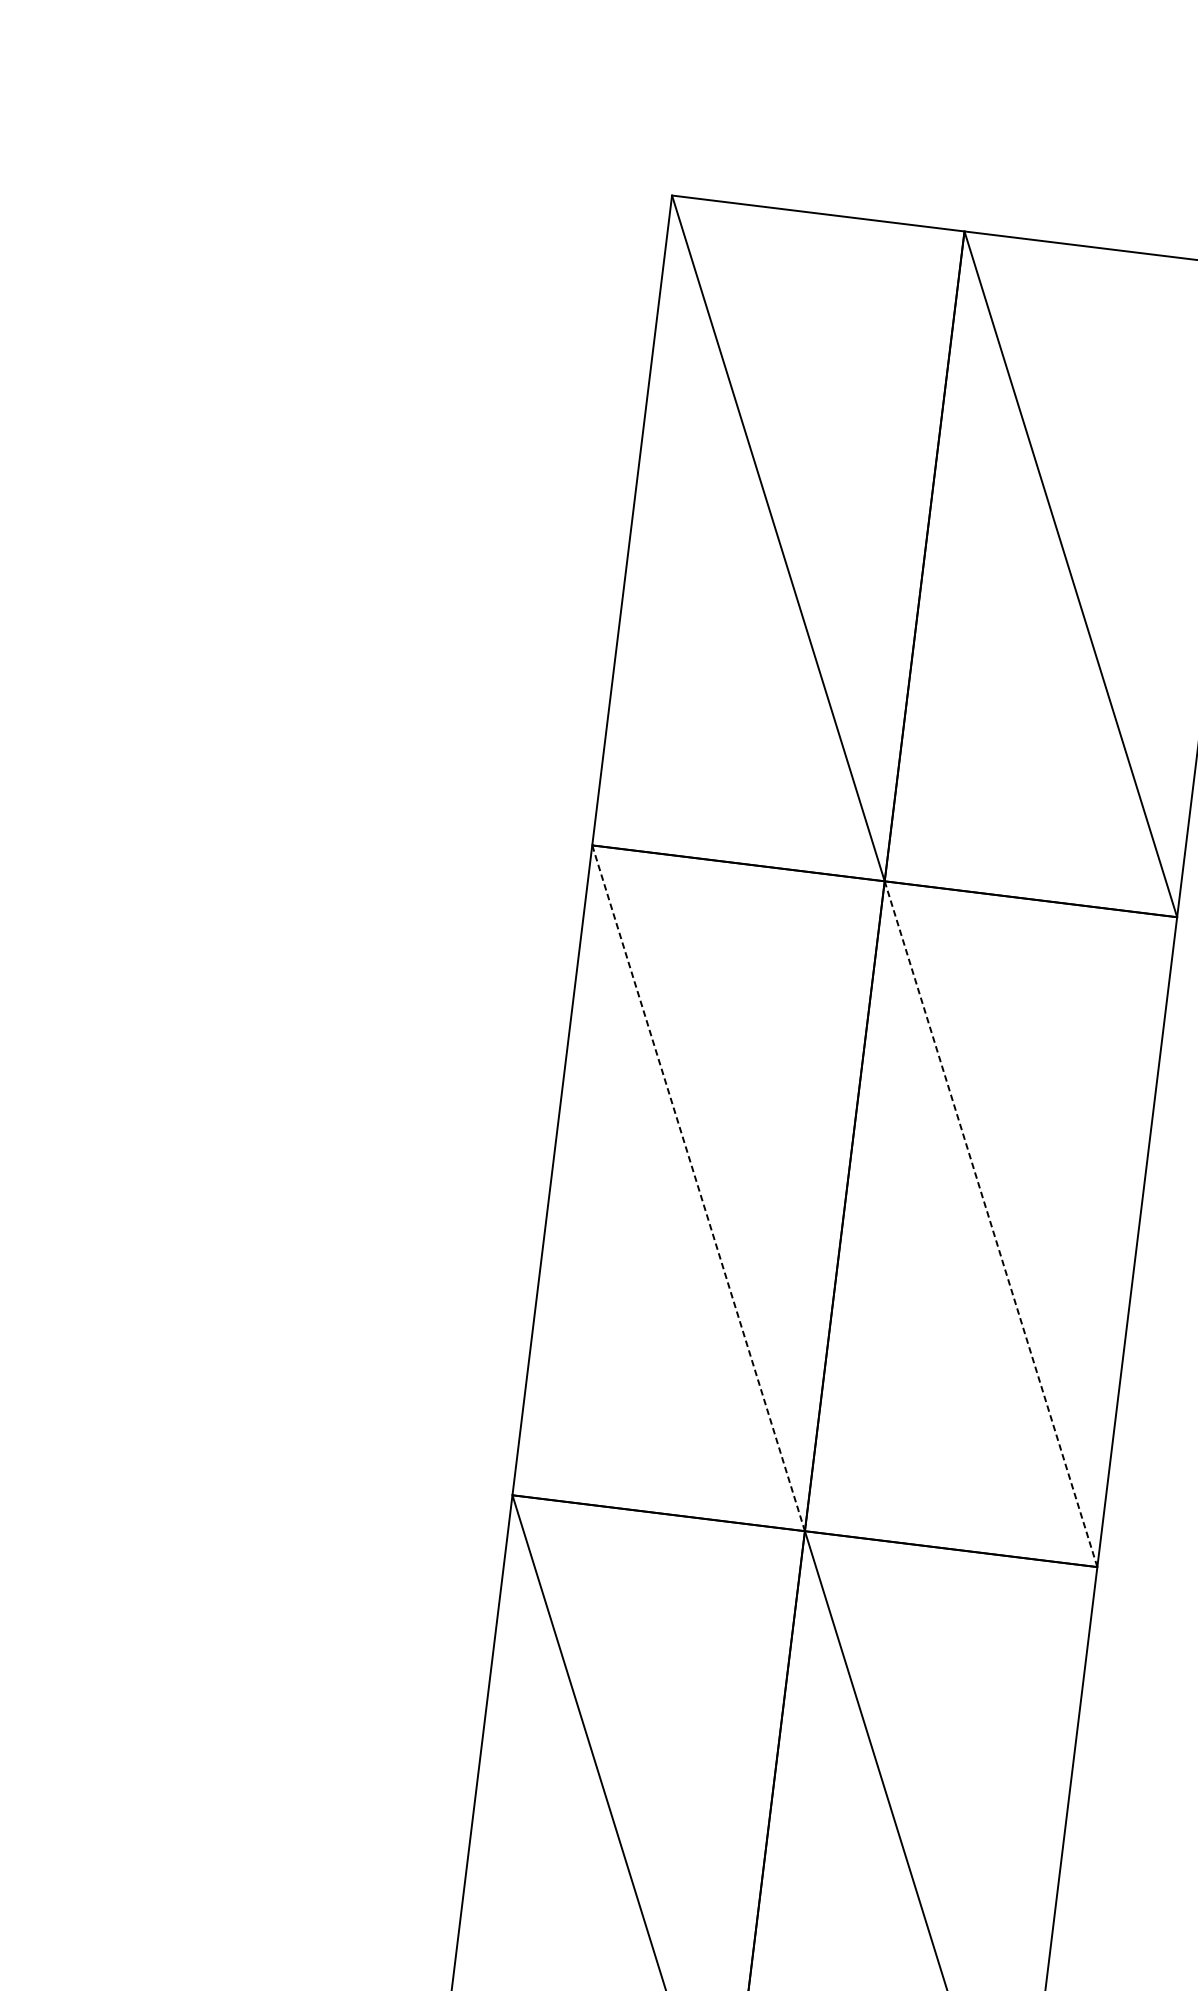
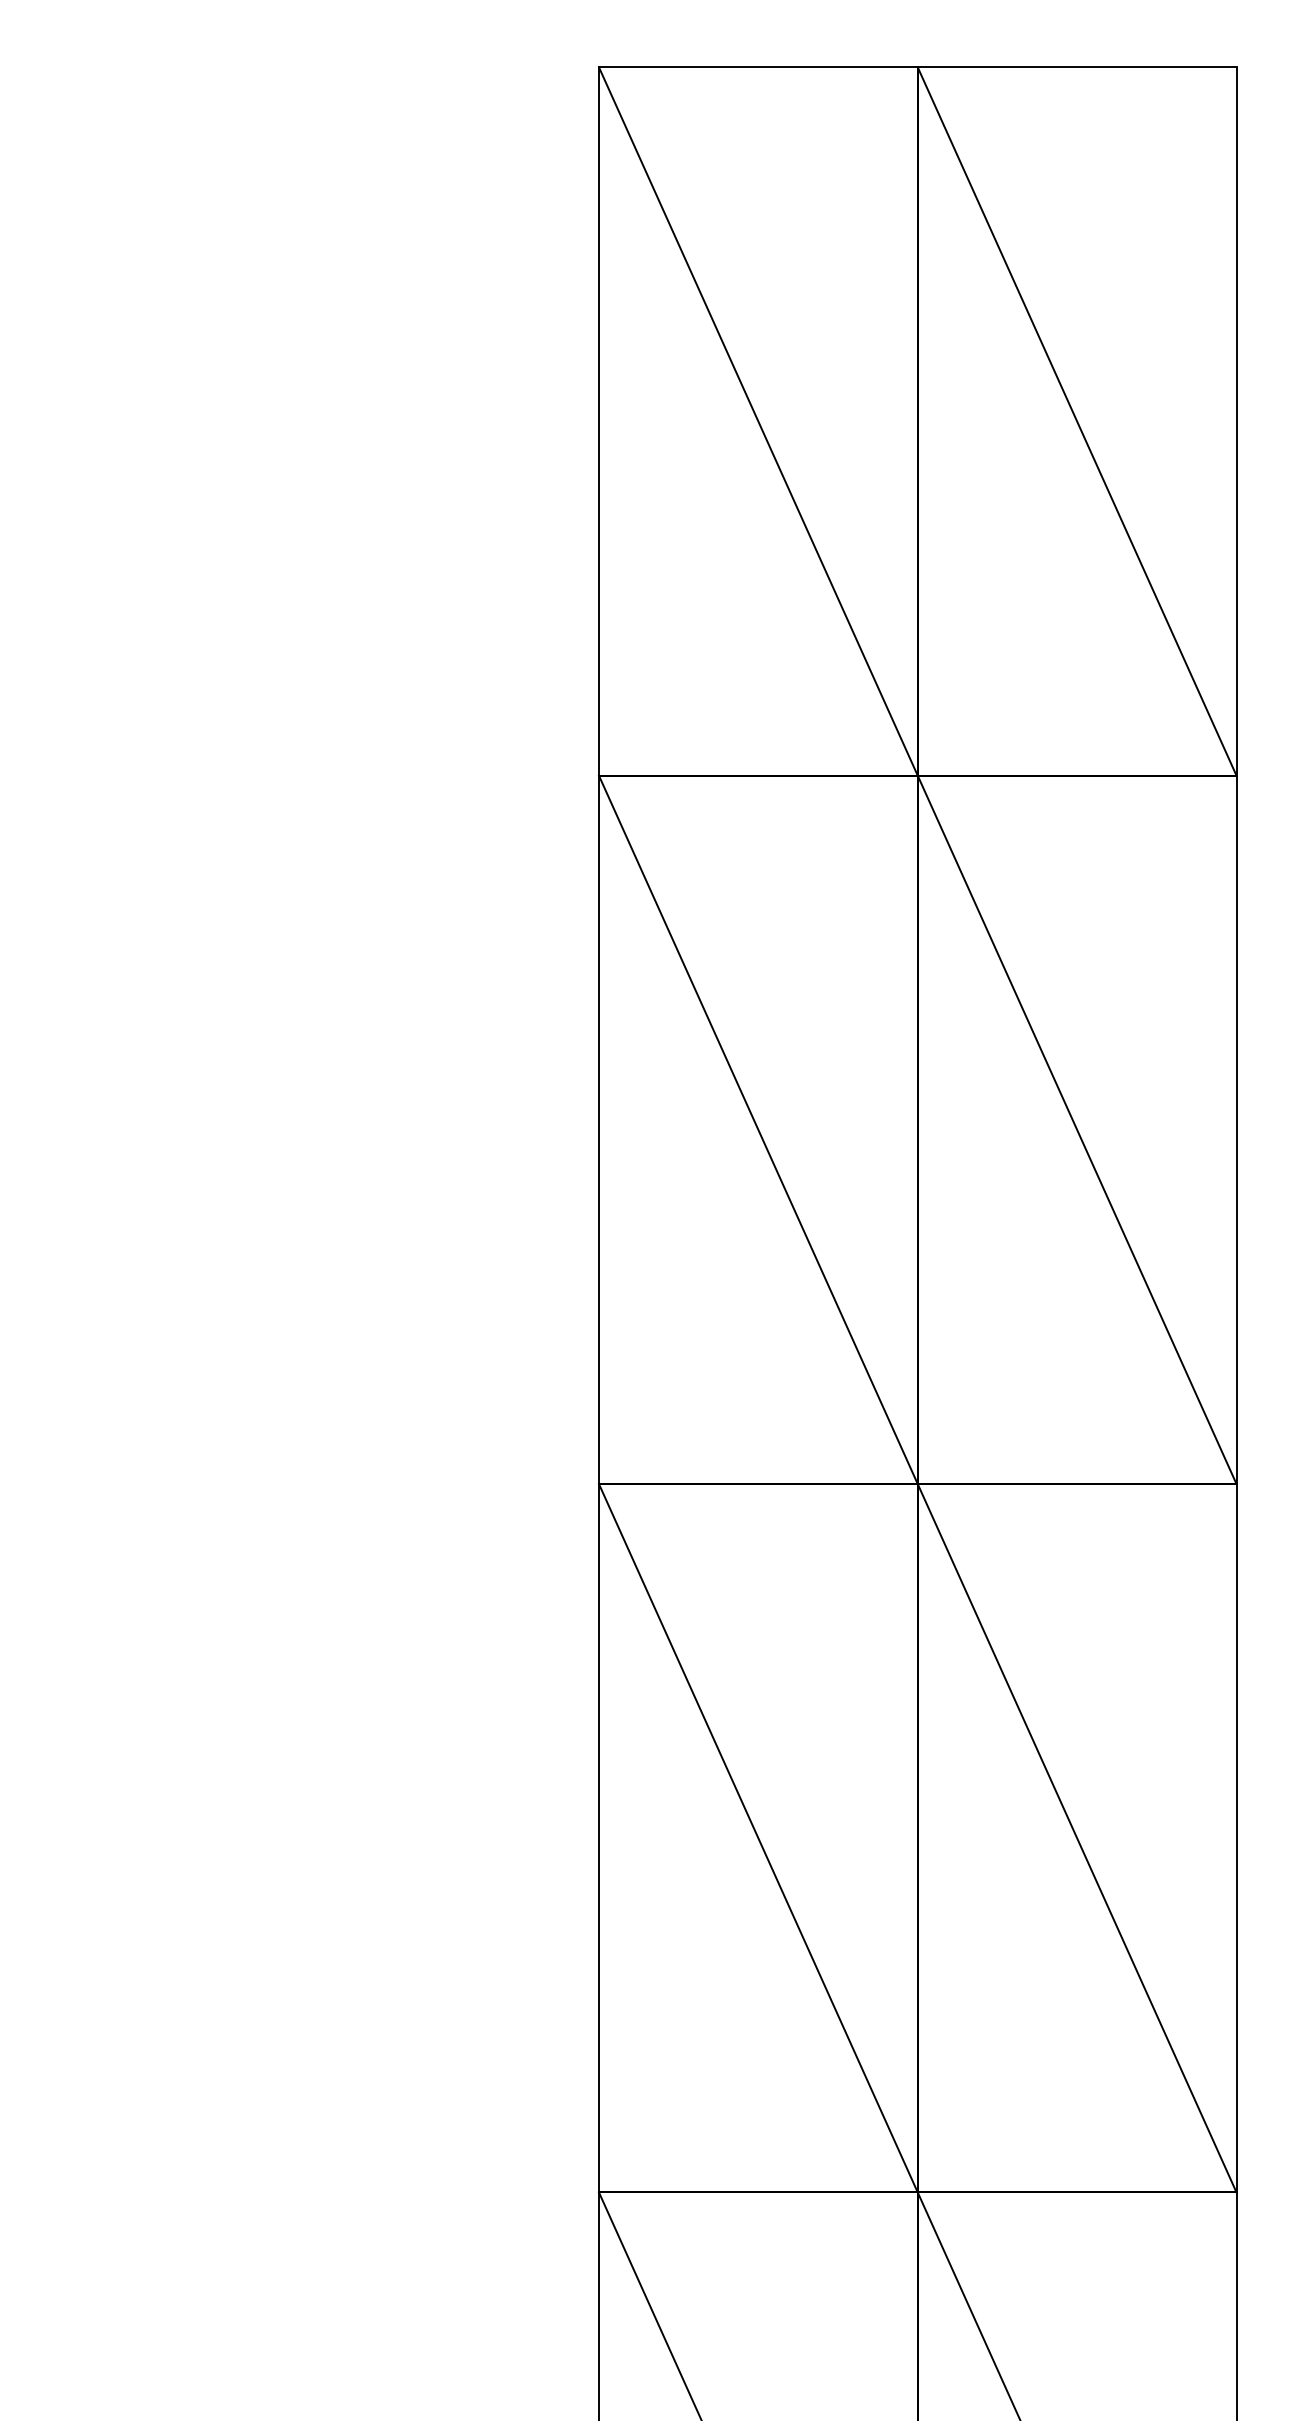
line: (698, 1188) -> (758, 1130), dashed -> solid
line: (990, 1223) -> (1076, 1129), dashed -> solid

